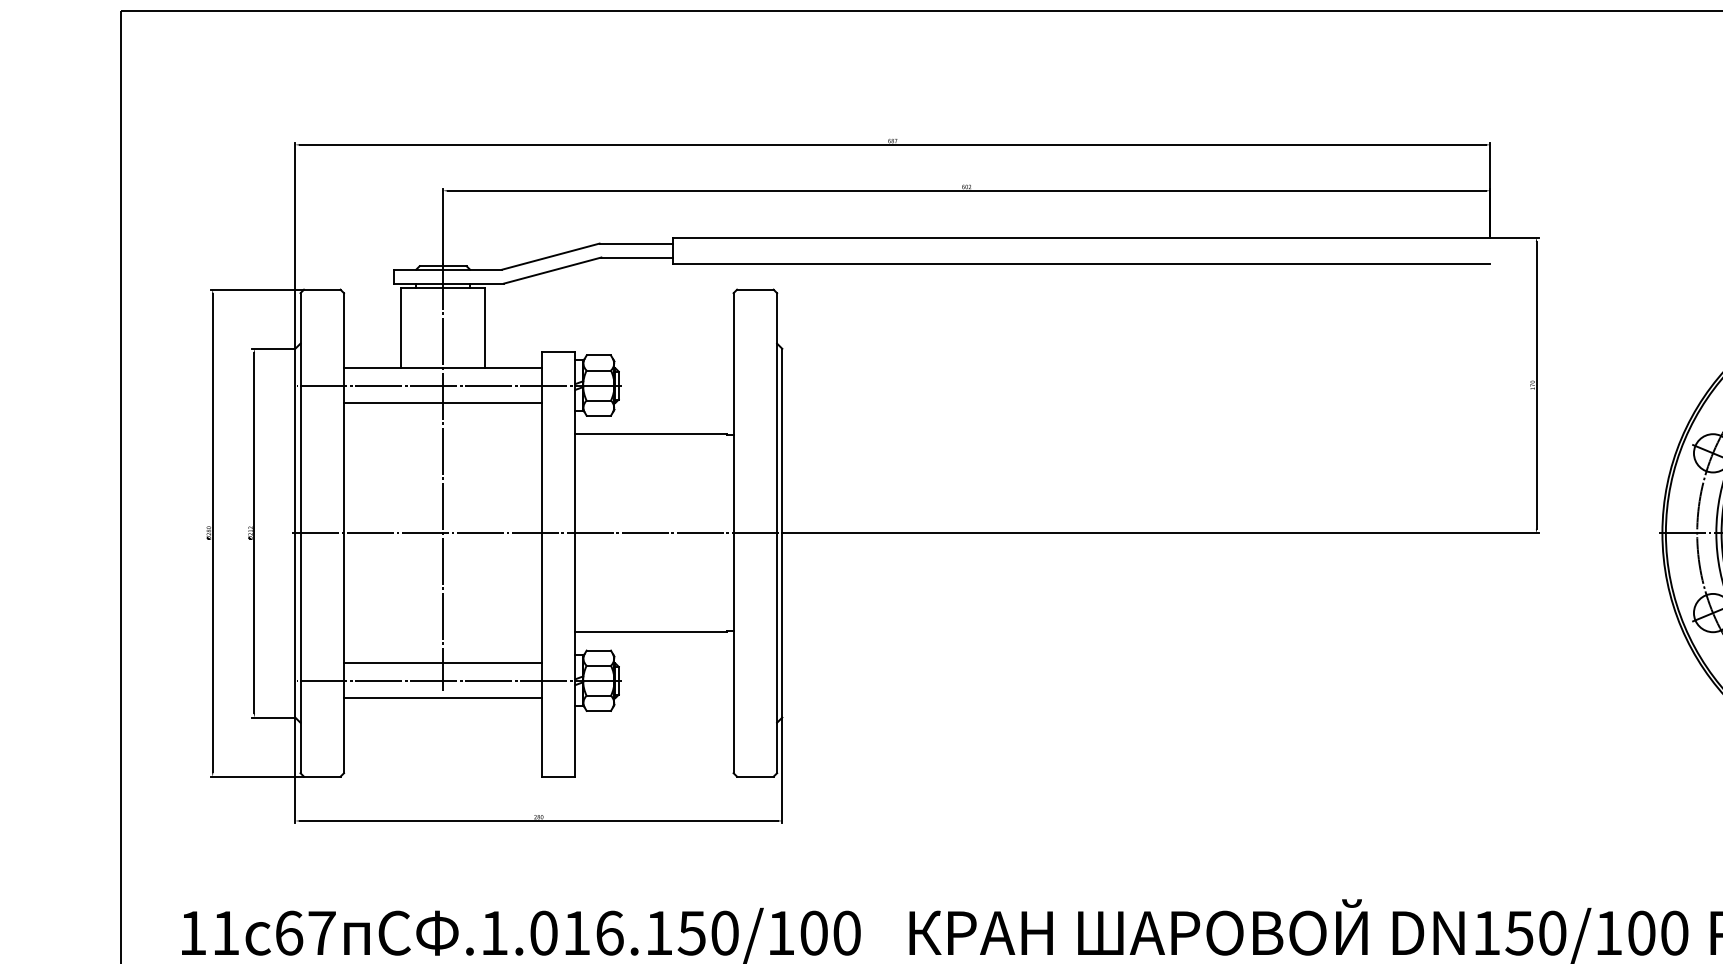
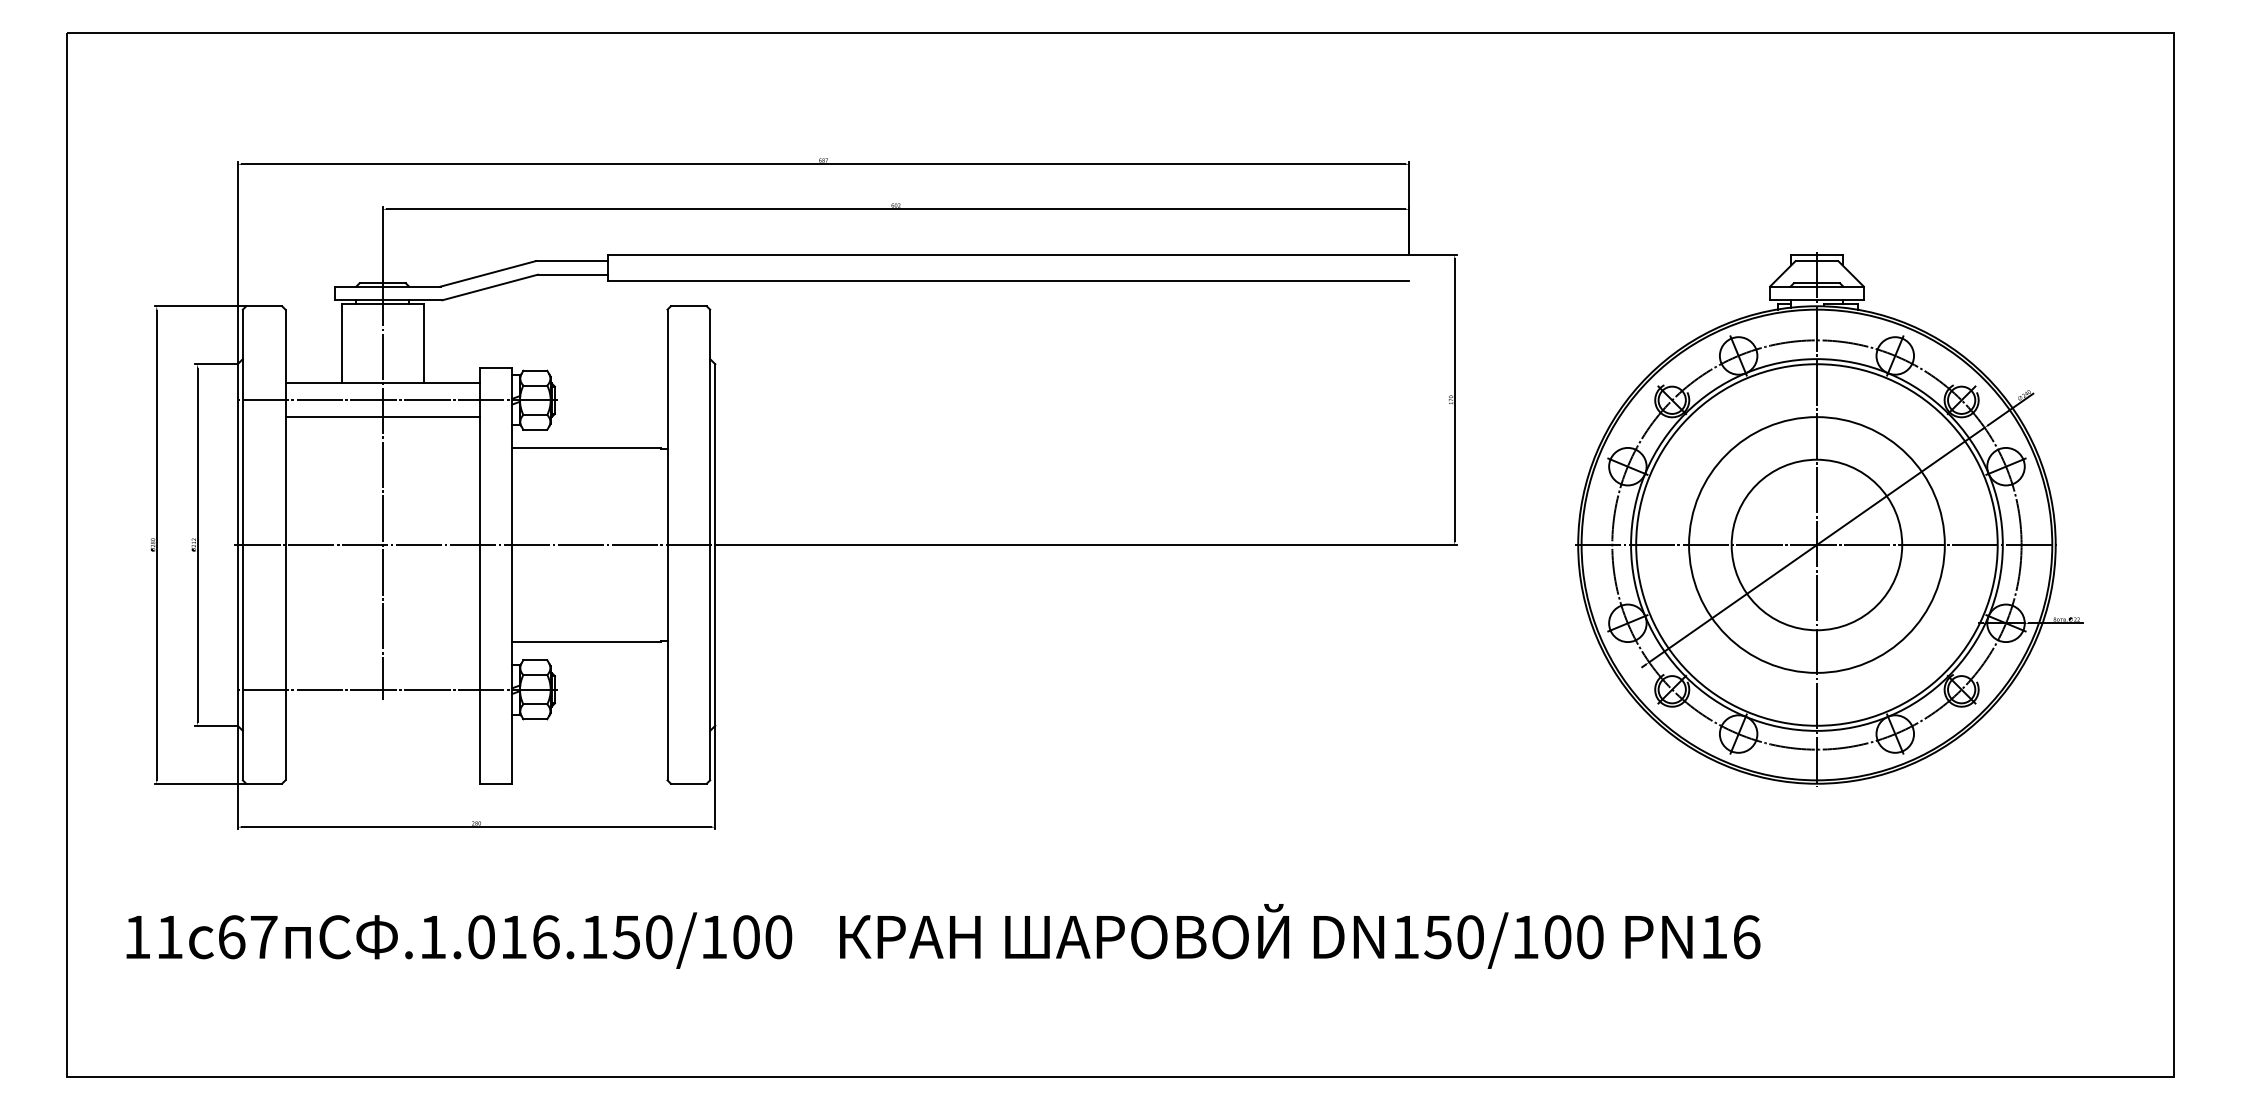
line: (442, 663) -> (382, 672), removed
line: (442, 697) -> (382, 706), removed

